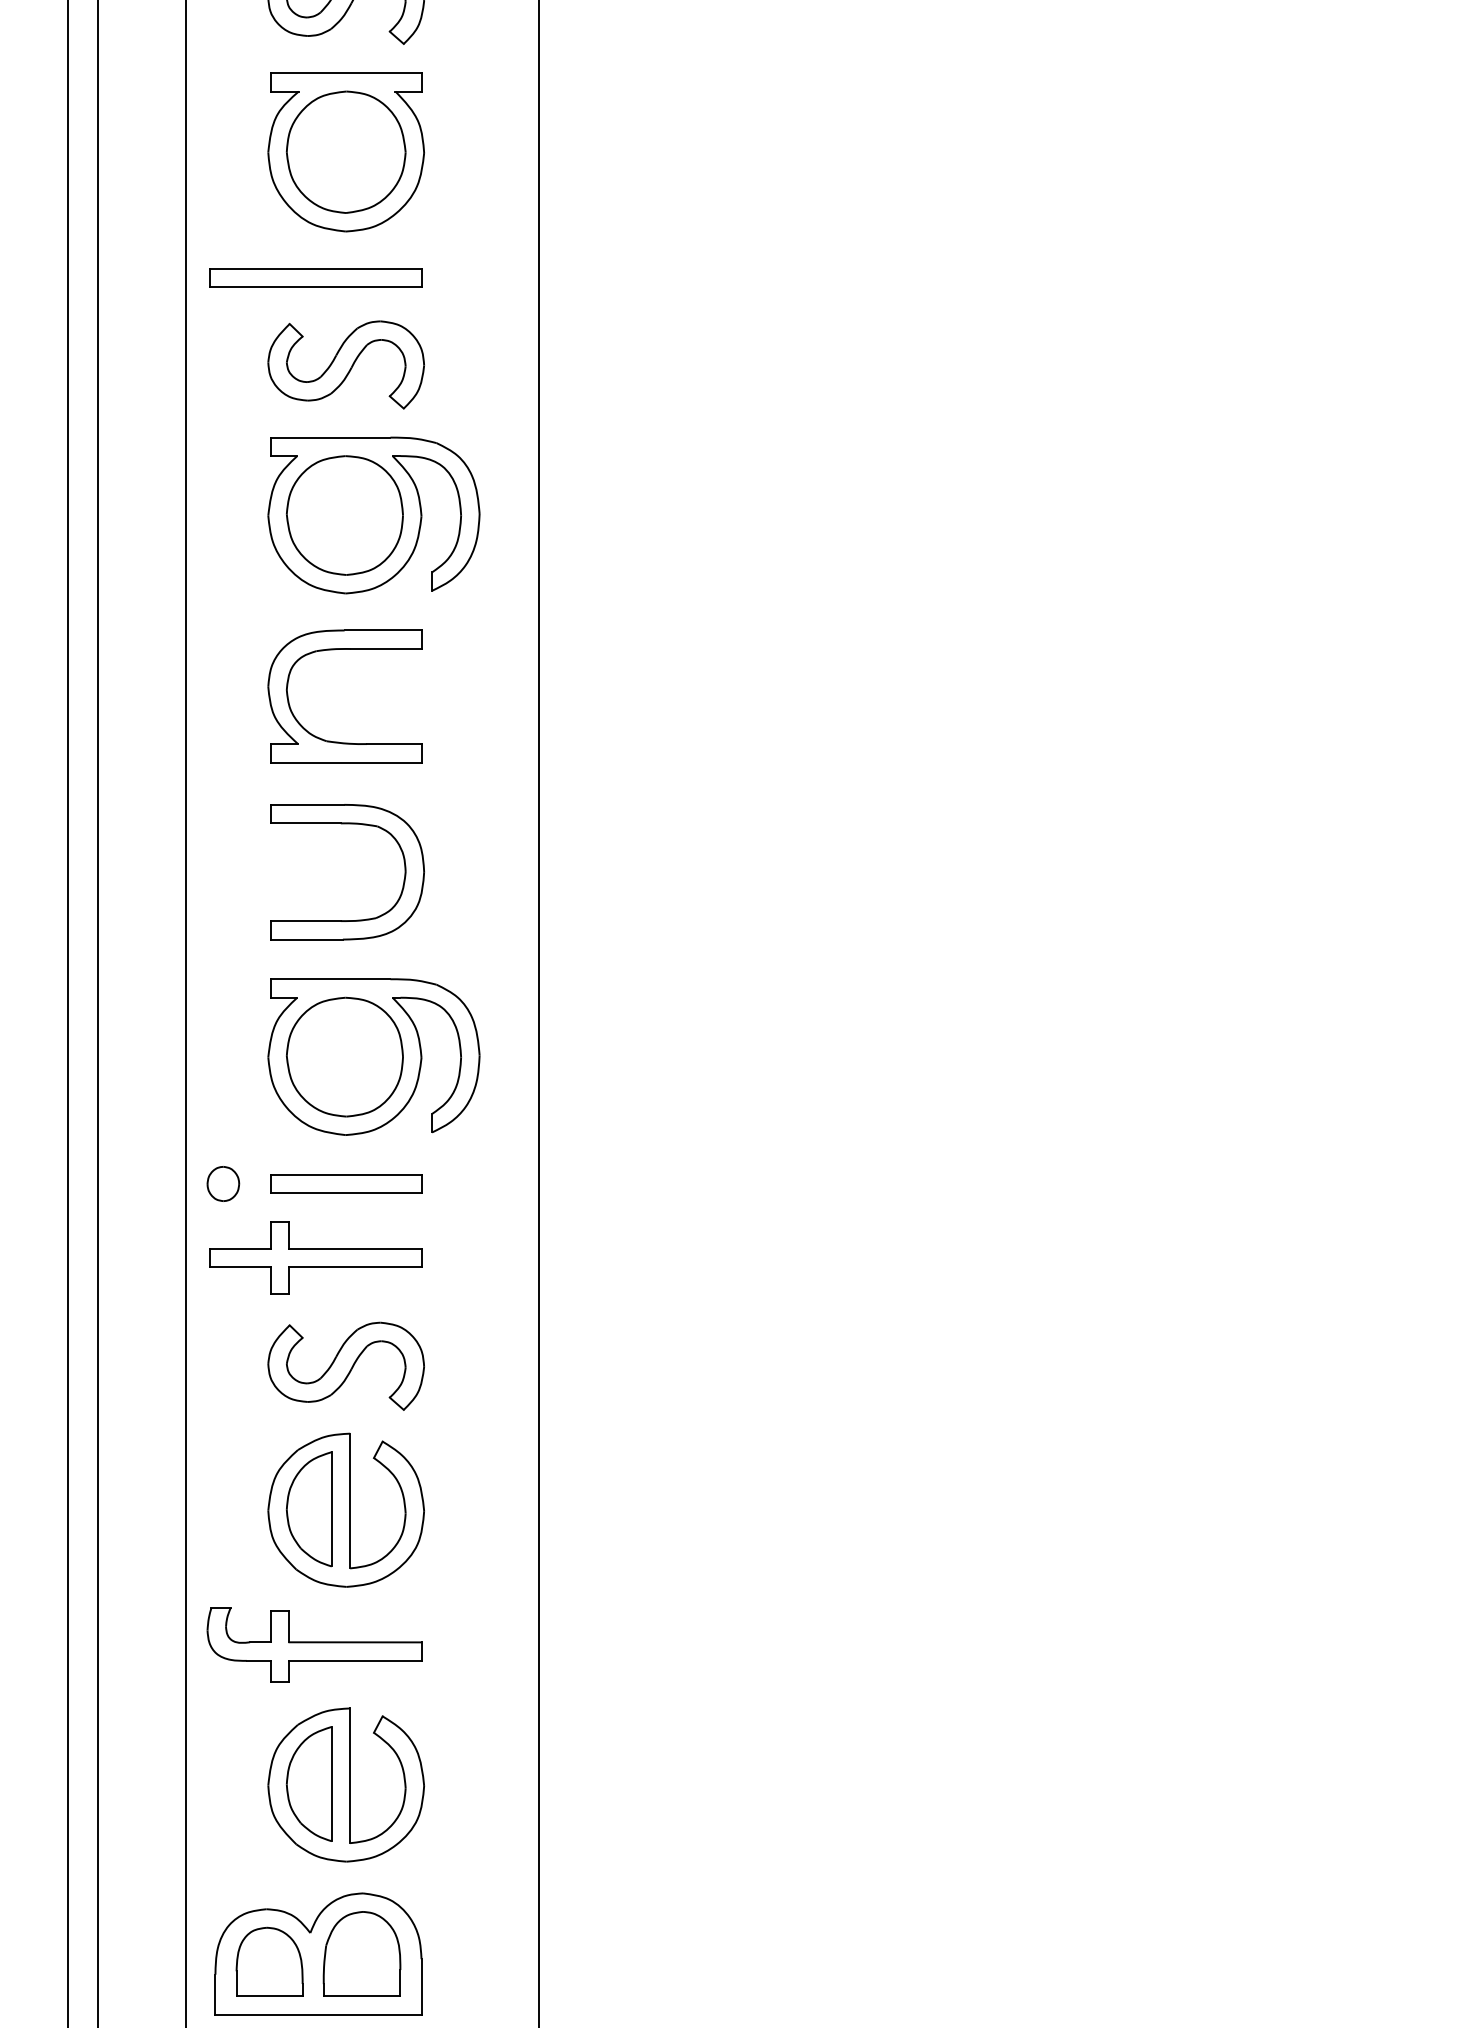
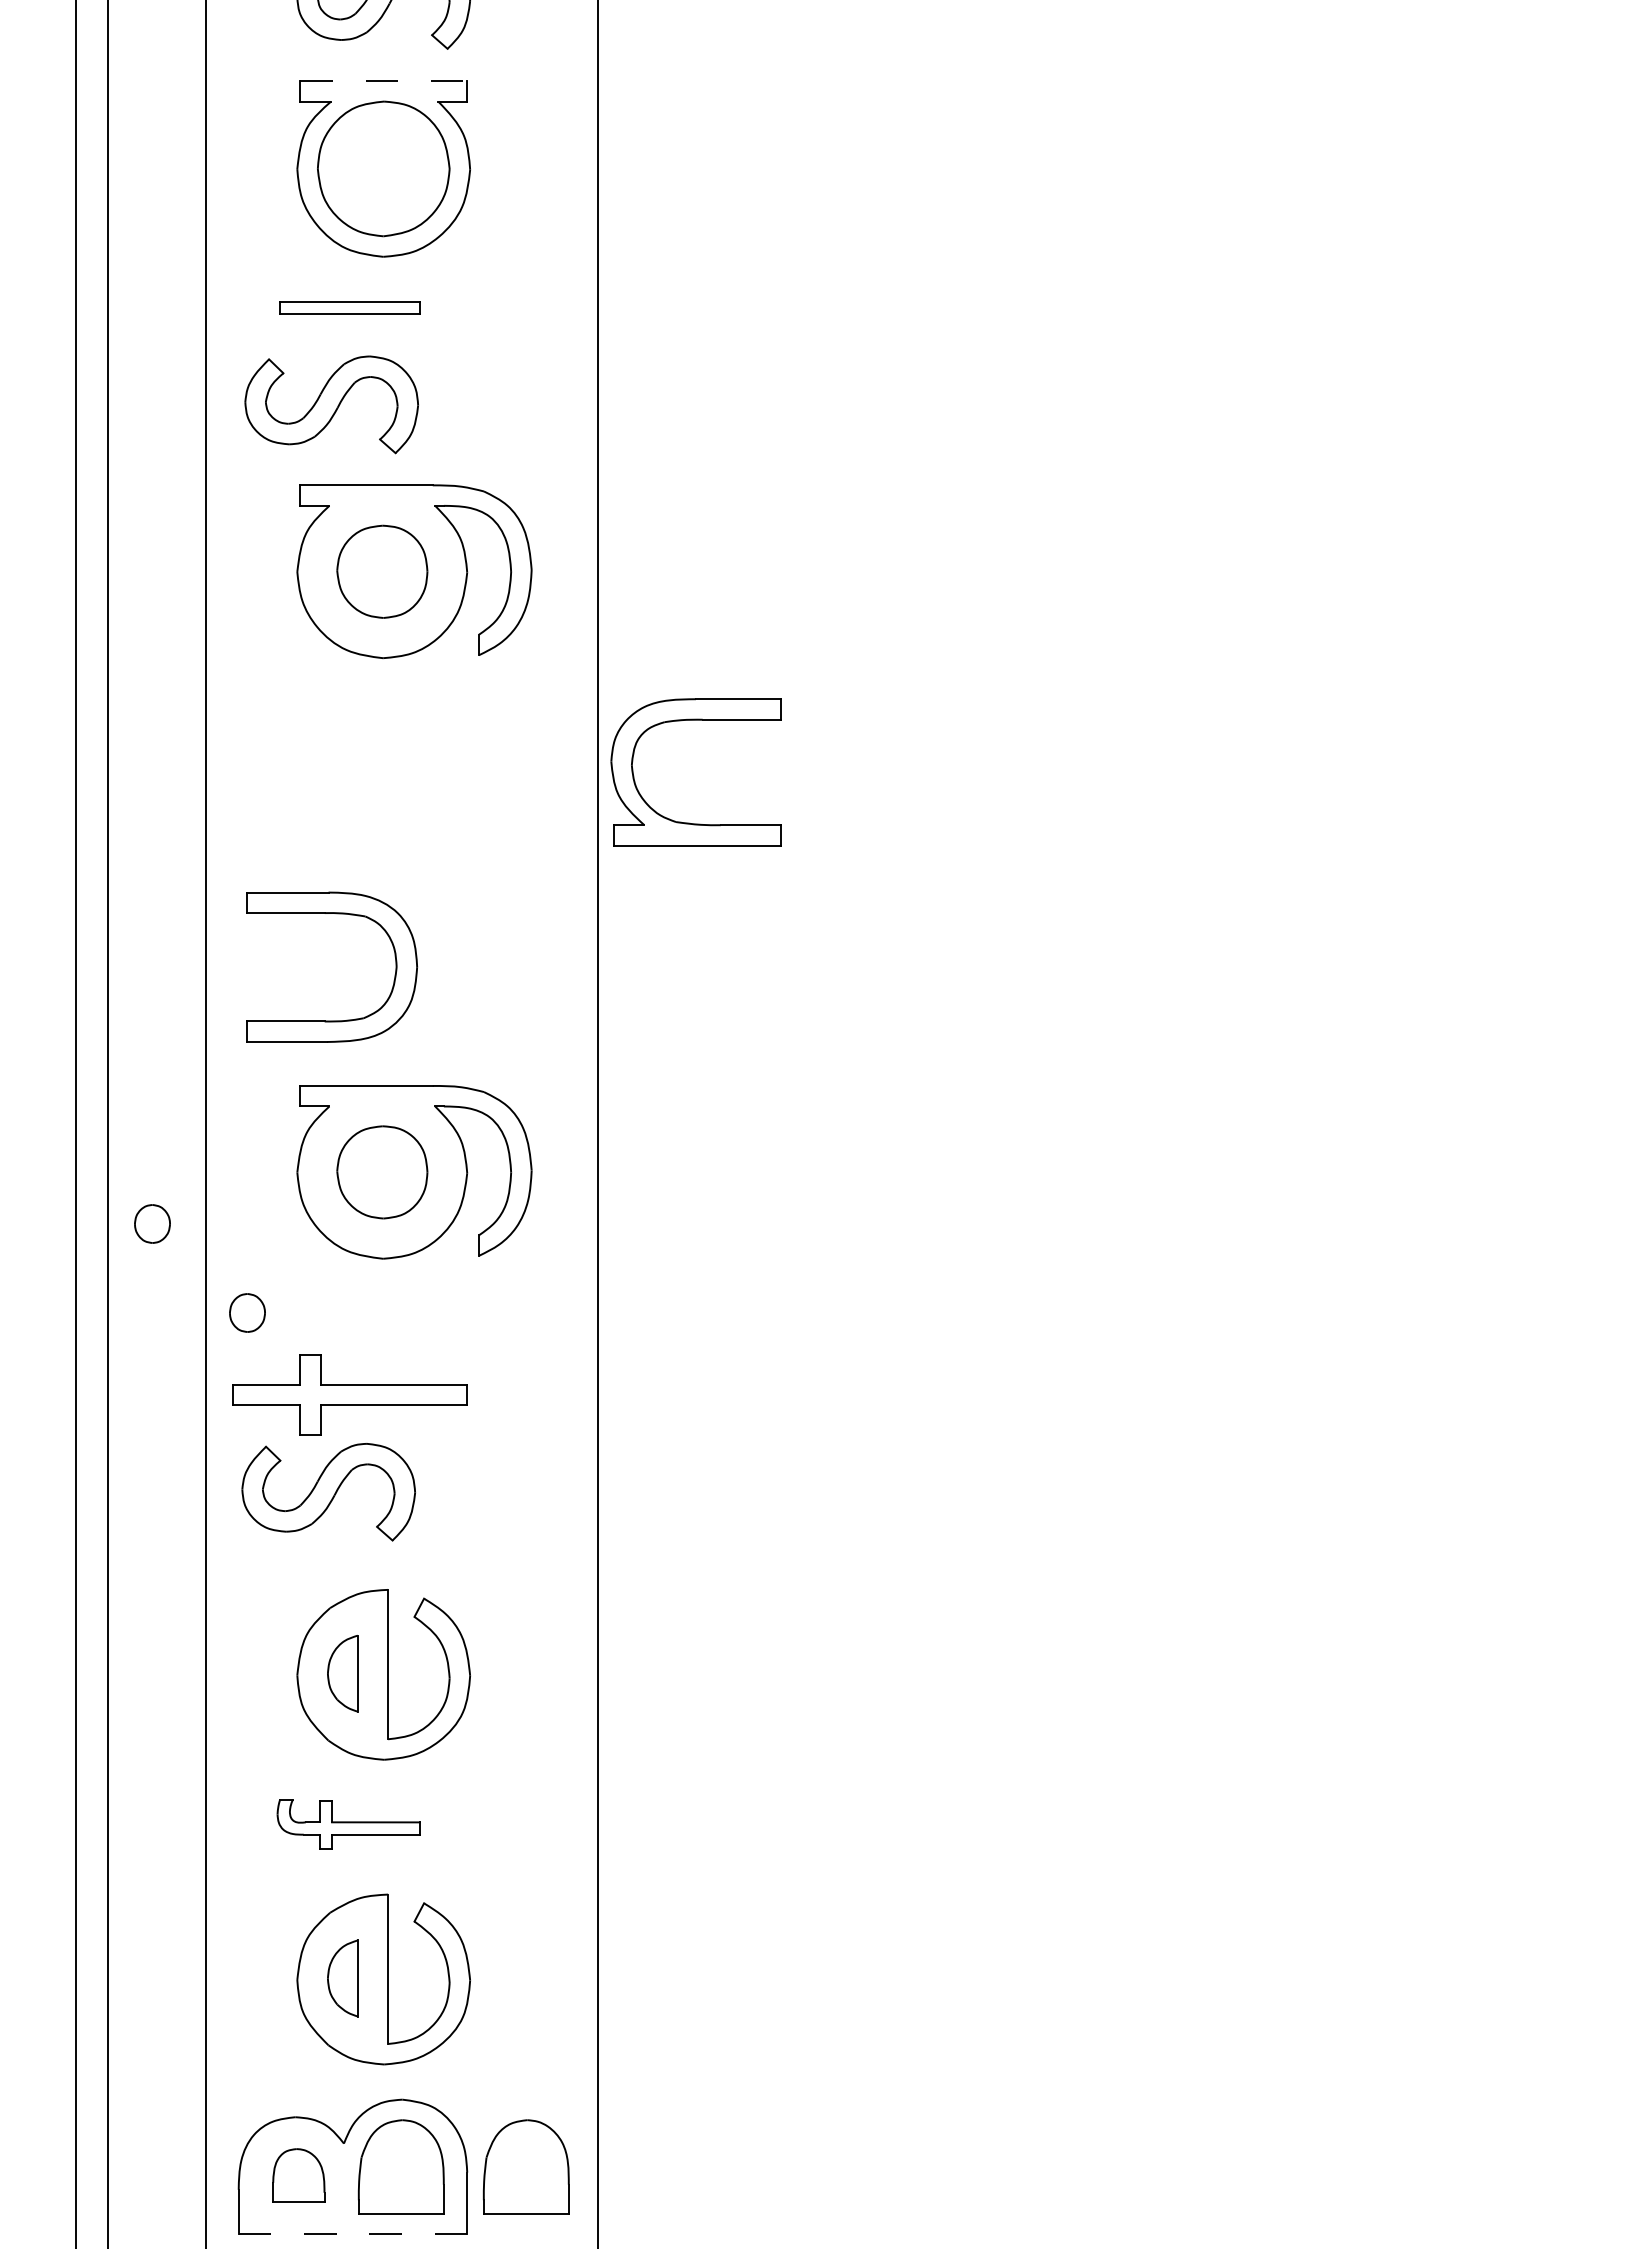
line: (346, 73) -> (384, 81), solid -> dashed
part: (315, 277) -> (349, 307), size x0.6
part: (346, 364) -> (331, 404), moved
part: (345, 515) -> (382, 571), size x0.7
part: (338, 741) -> (689, 822), moved
part: (351, 824) -> (336, 914), moved
part: (345, 1057) -> (382, 1172), size x0.7
part: (137, 1103) -> (152, 1223), added
part: (346, 1183) -> (383, 1312), removed
part: (346, 1366) -> (328, 1492), moved
part: (309, 1509) -> (342, 1673), size x0.6
part: (314, 1644) -> (348, 1823), size x0.6
part: (309, 1784) -> (342, 1978), size x0.6
part: (474, 1953) -> (525, 2166), added
part: (269, 1961) -> (298, 2175), size x0.7
line: (318, 2014) -> (352, 2234), solid -> dashed

